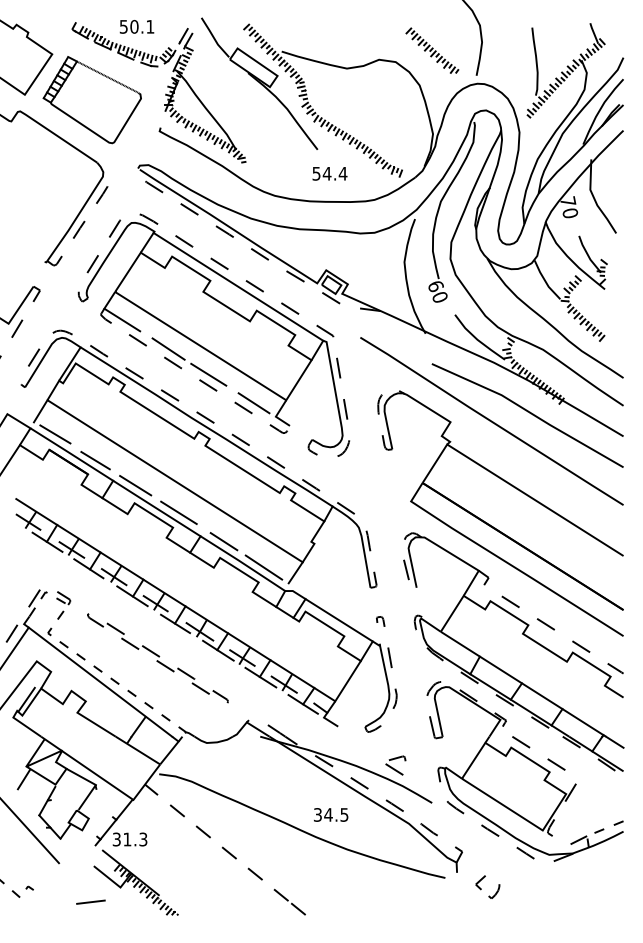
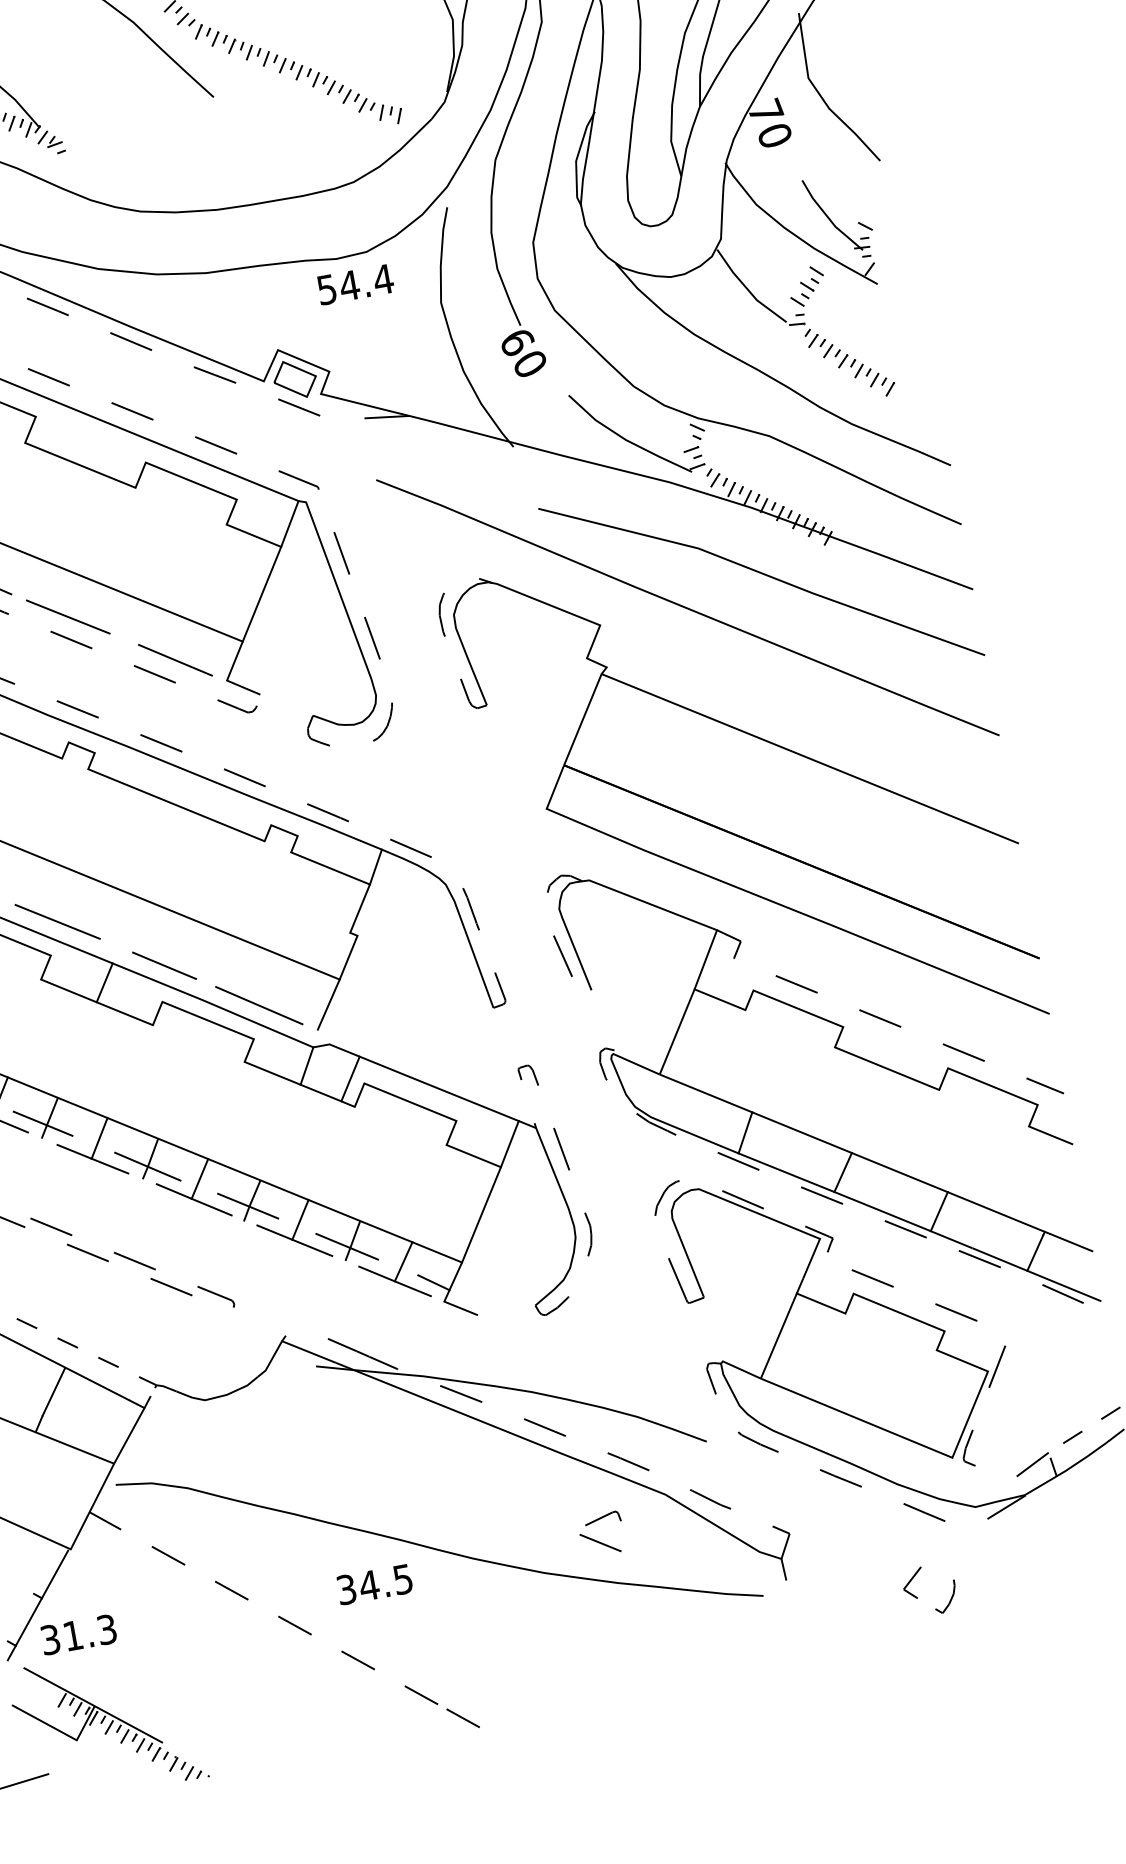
text: (329, 173) -> (354, 284), moved
part: (395, 765) -> (601, 1534), moved
text: (331, 814) -> (375, 1583), moved
curve: (481, 888) -> (917, 1595), moved

